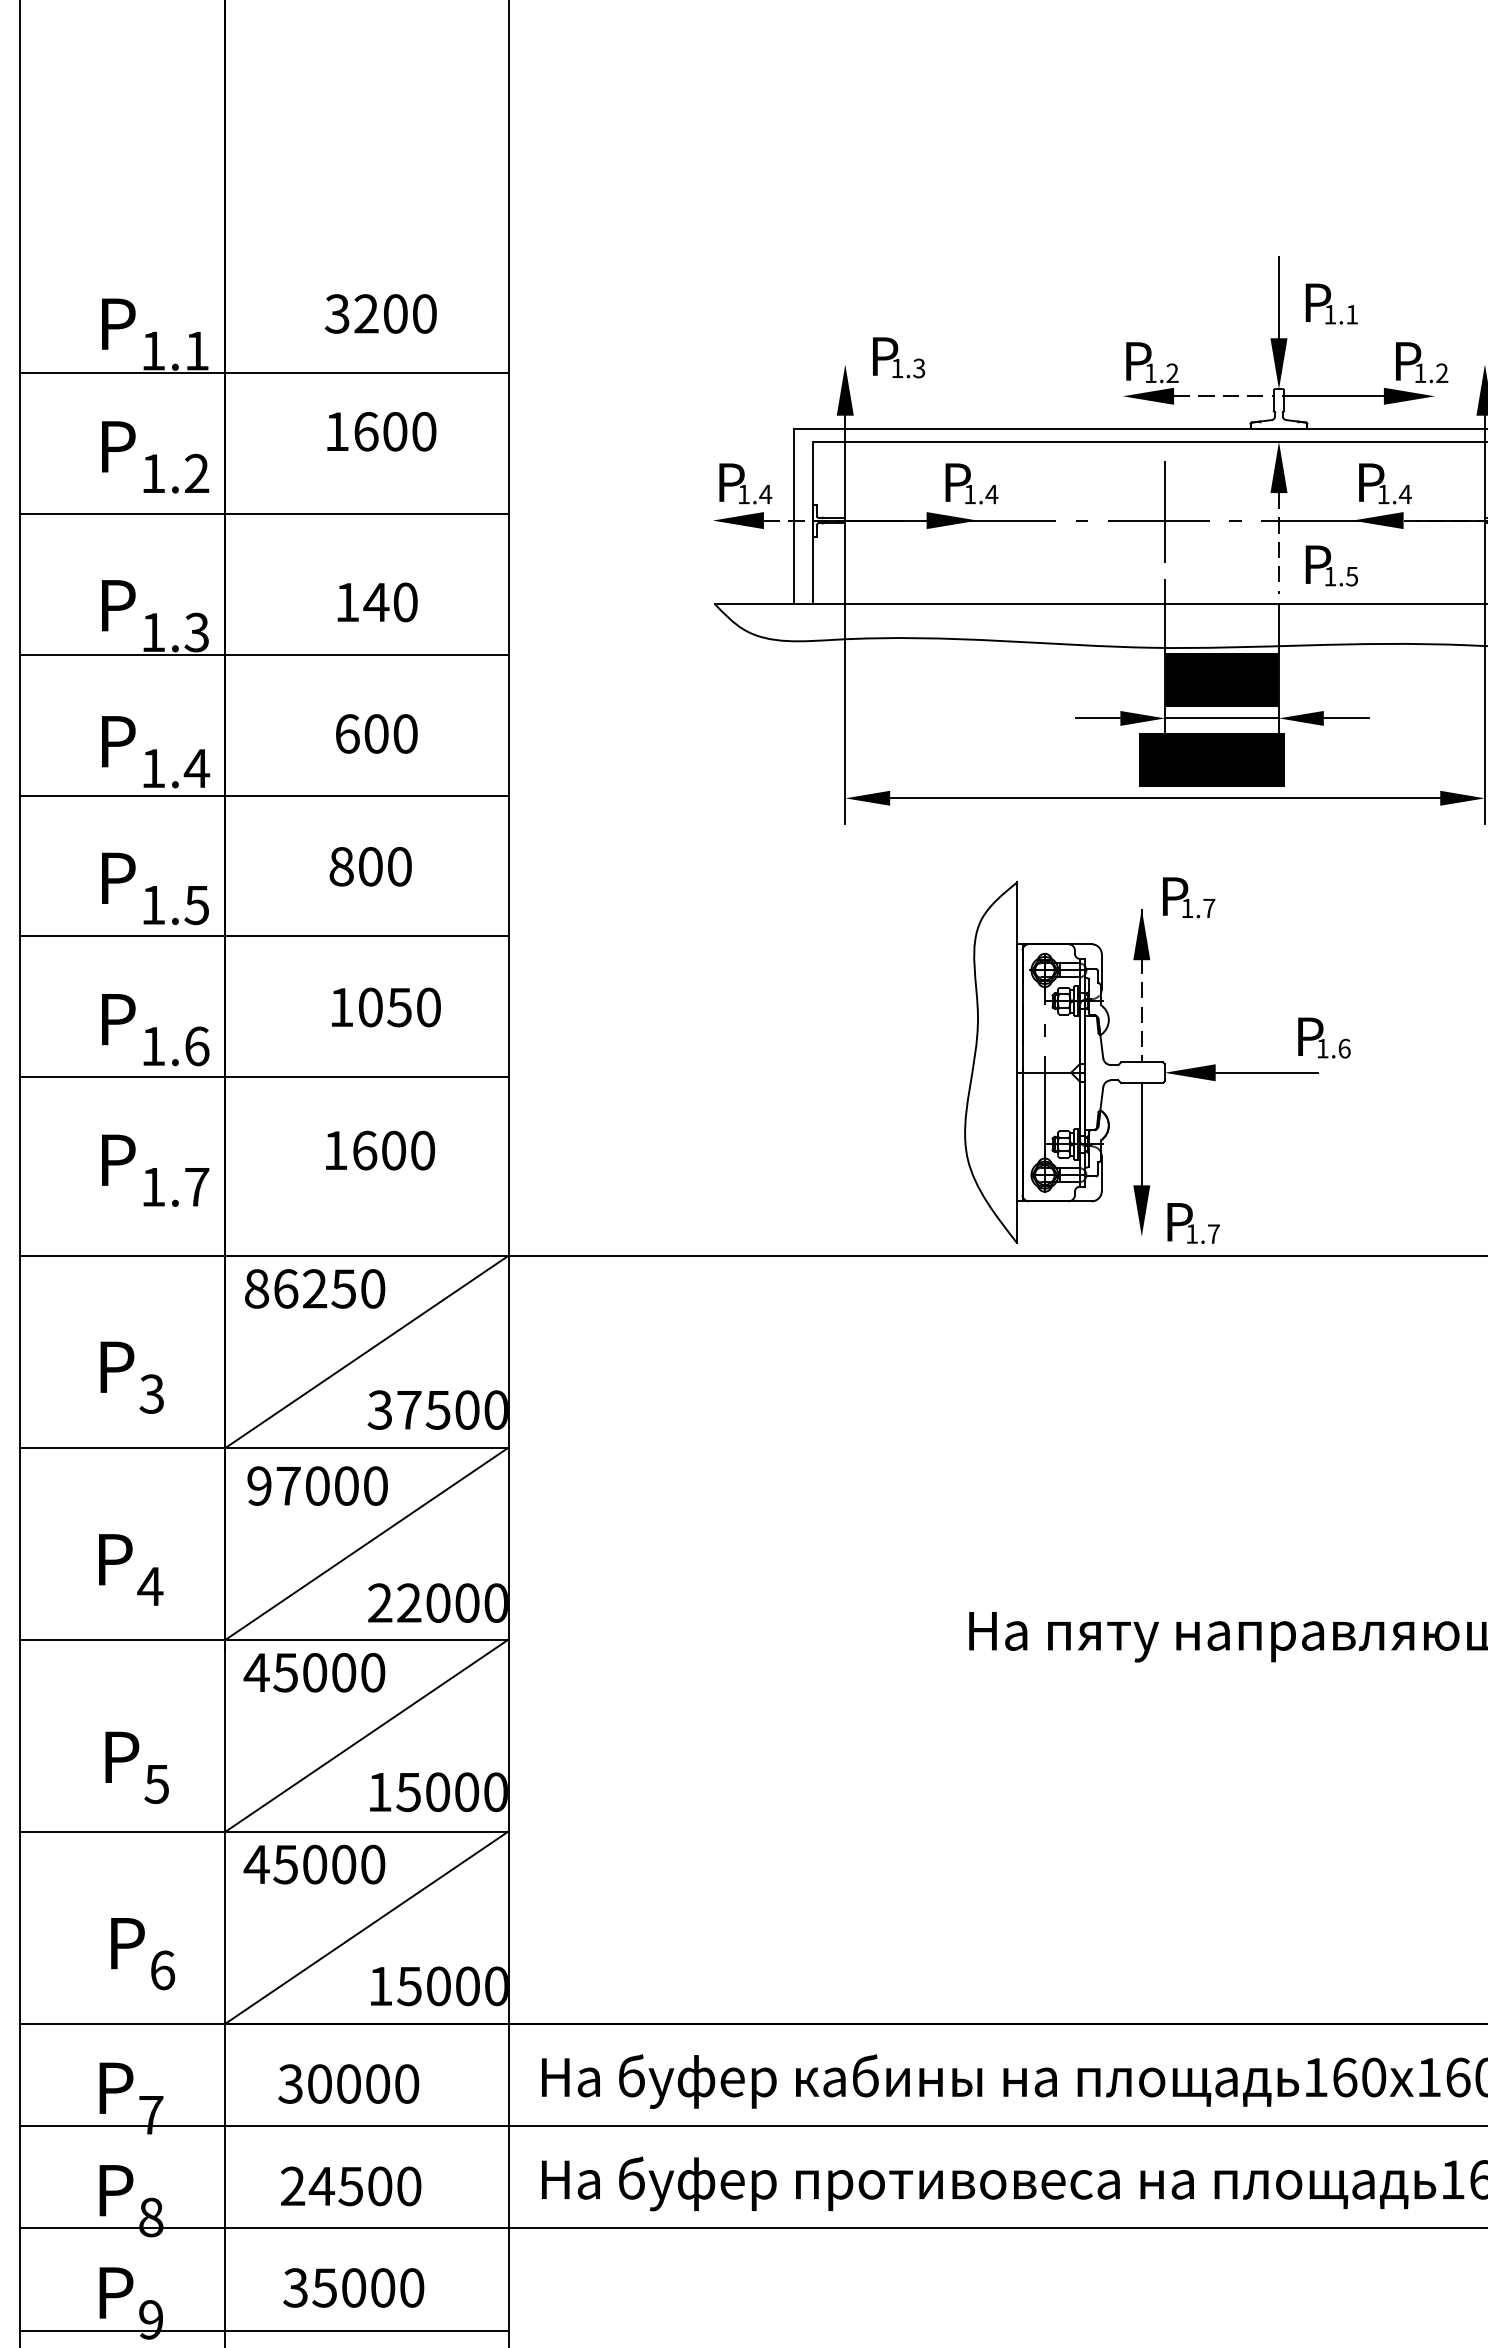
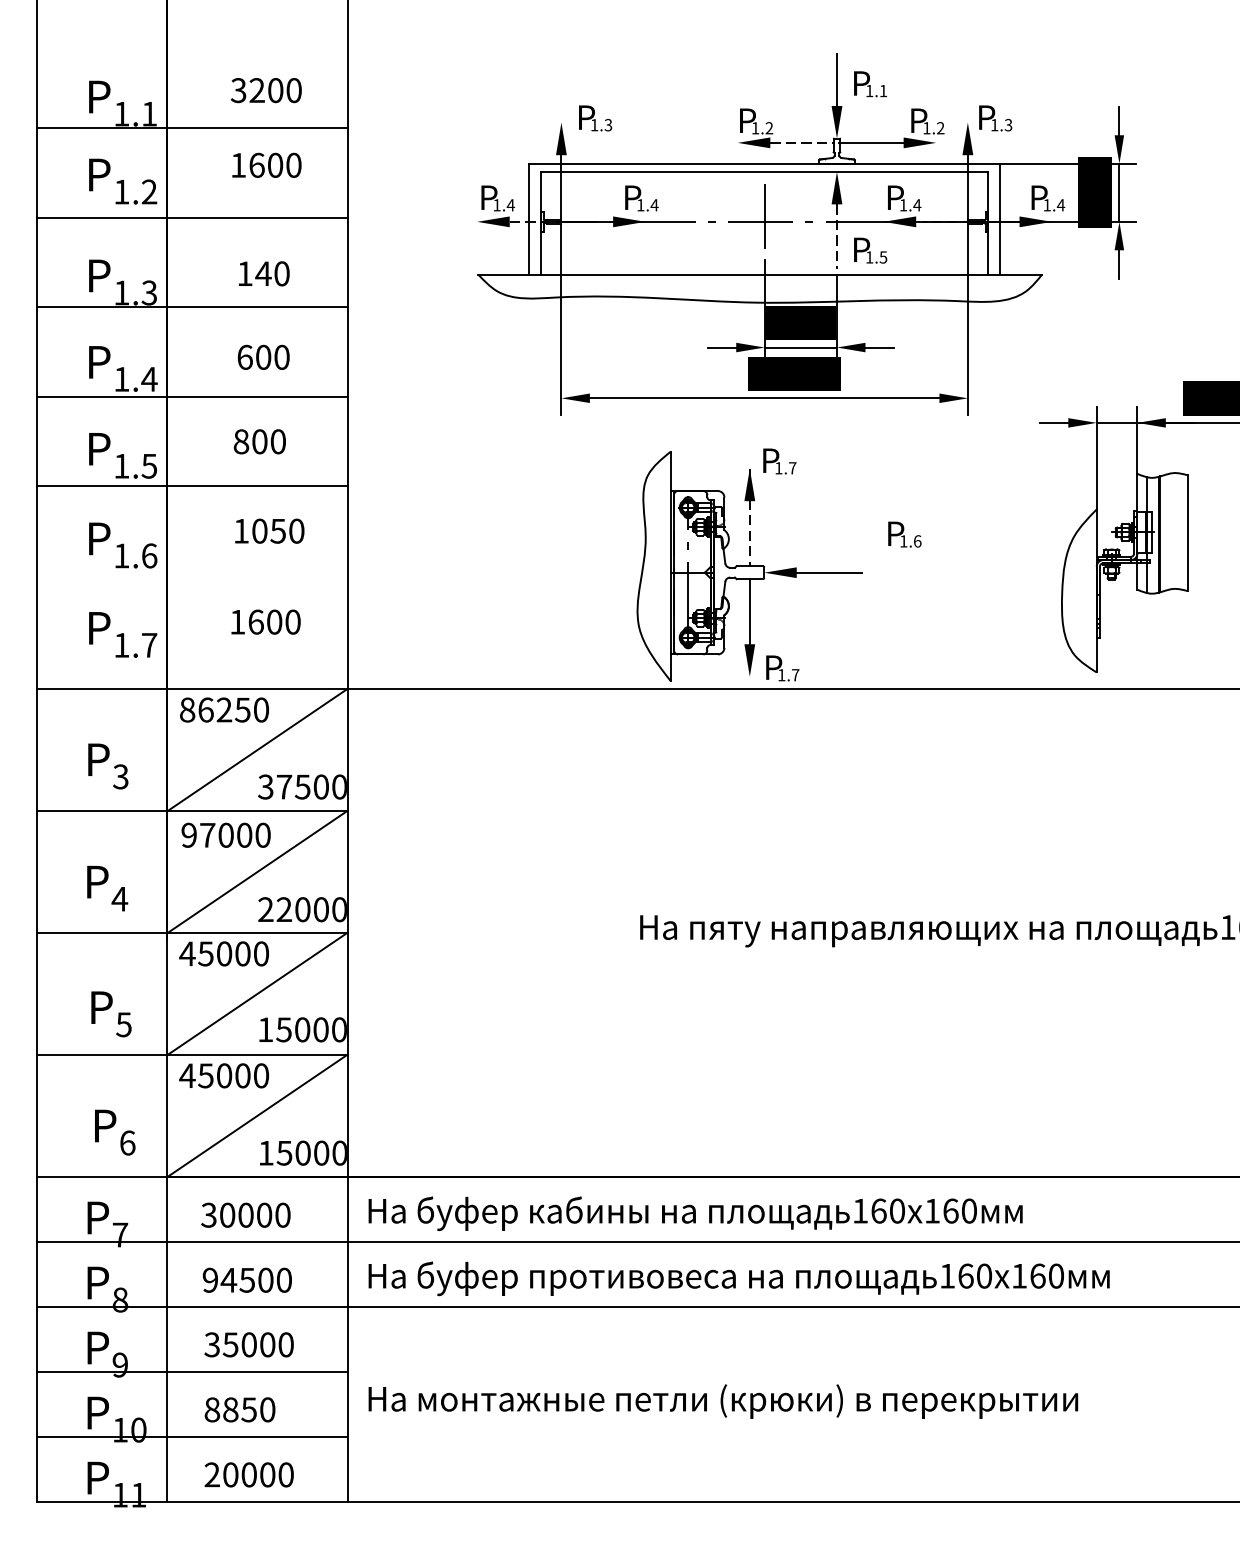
text: (1323, 1037) -> (904, 534), moved
line: (263, 1077) -> (191, 575), removed
text: (293, 2186) -> (210, 1280), 24500 -> 94500

